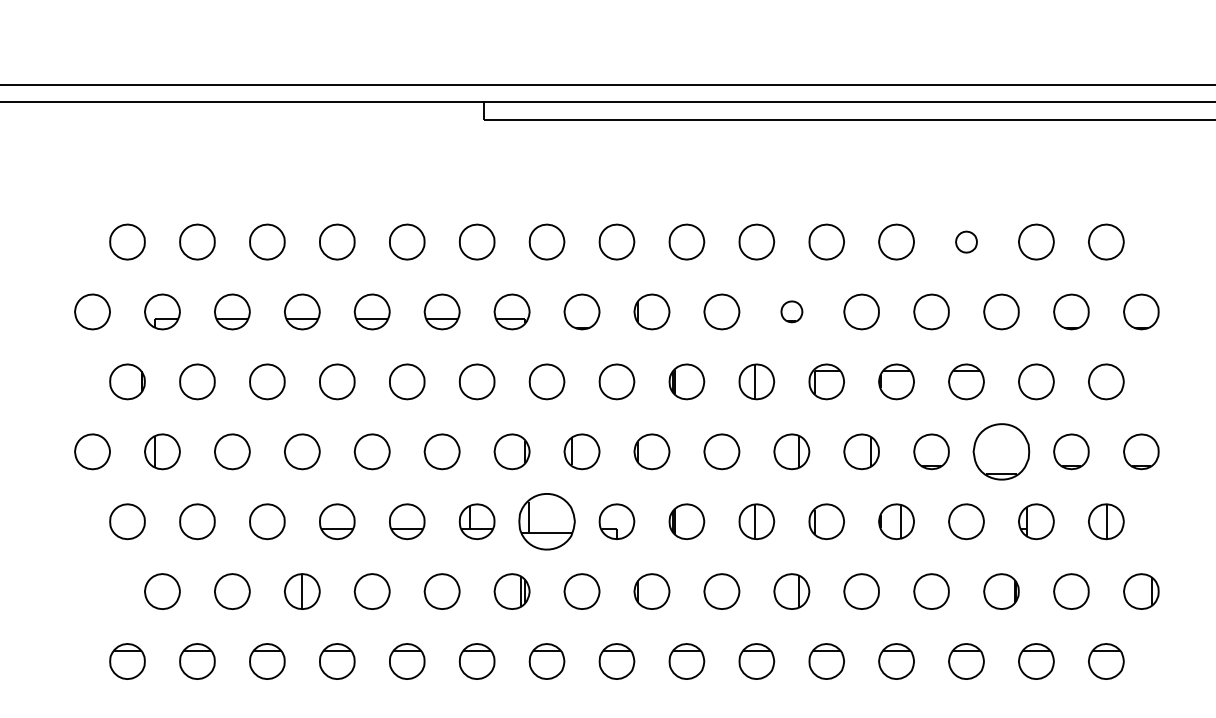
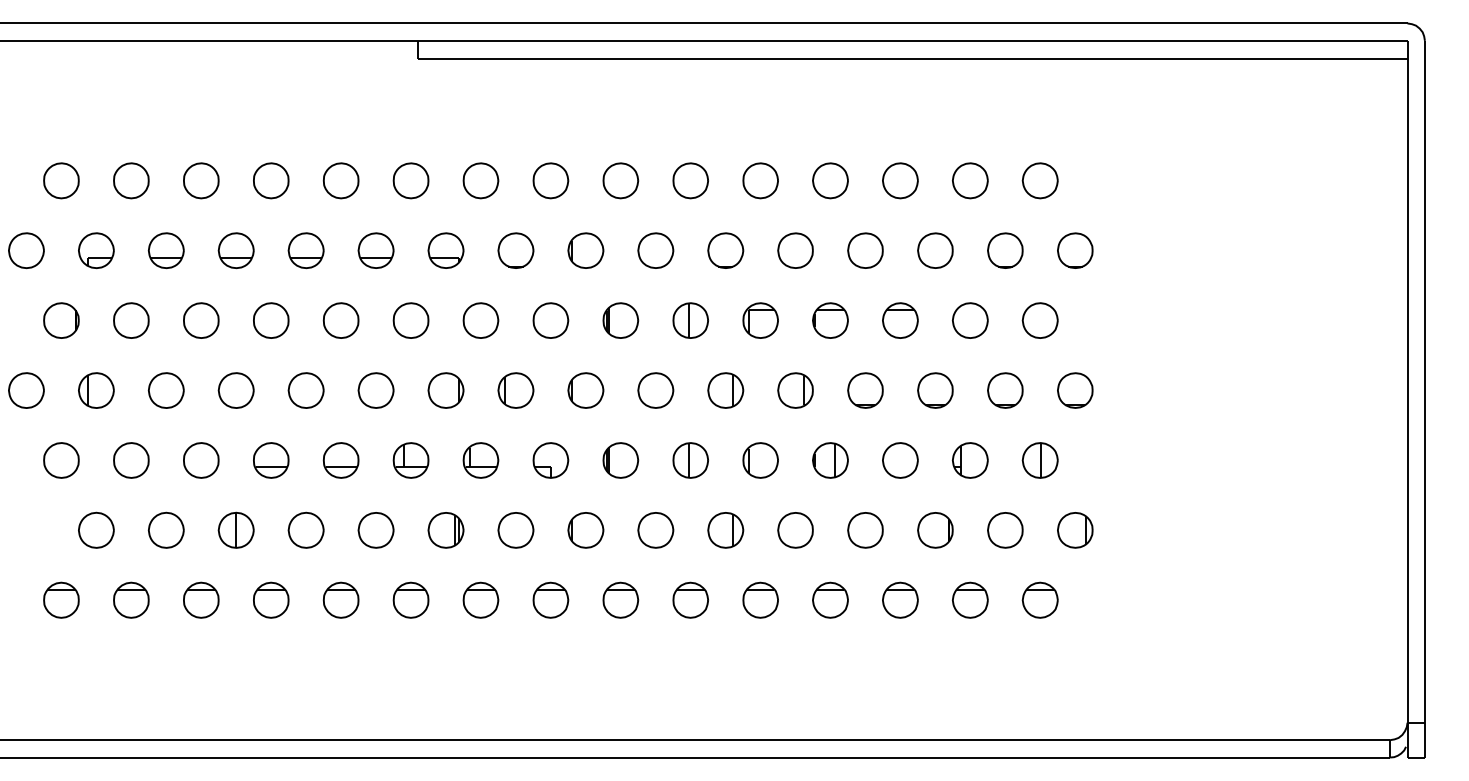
part: (966, 241) -> (900, 180), size x1.67
part: (791, 311) -> (725, 250), size x1.67
part: (1001, 451) -> (935, 390), size x0.62
part: (546, 521) -> (480, 460), size x0.62

